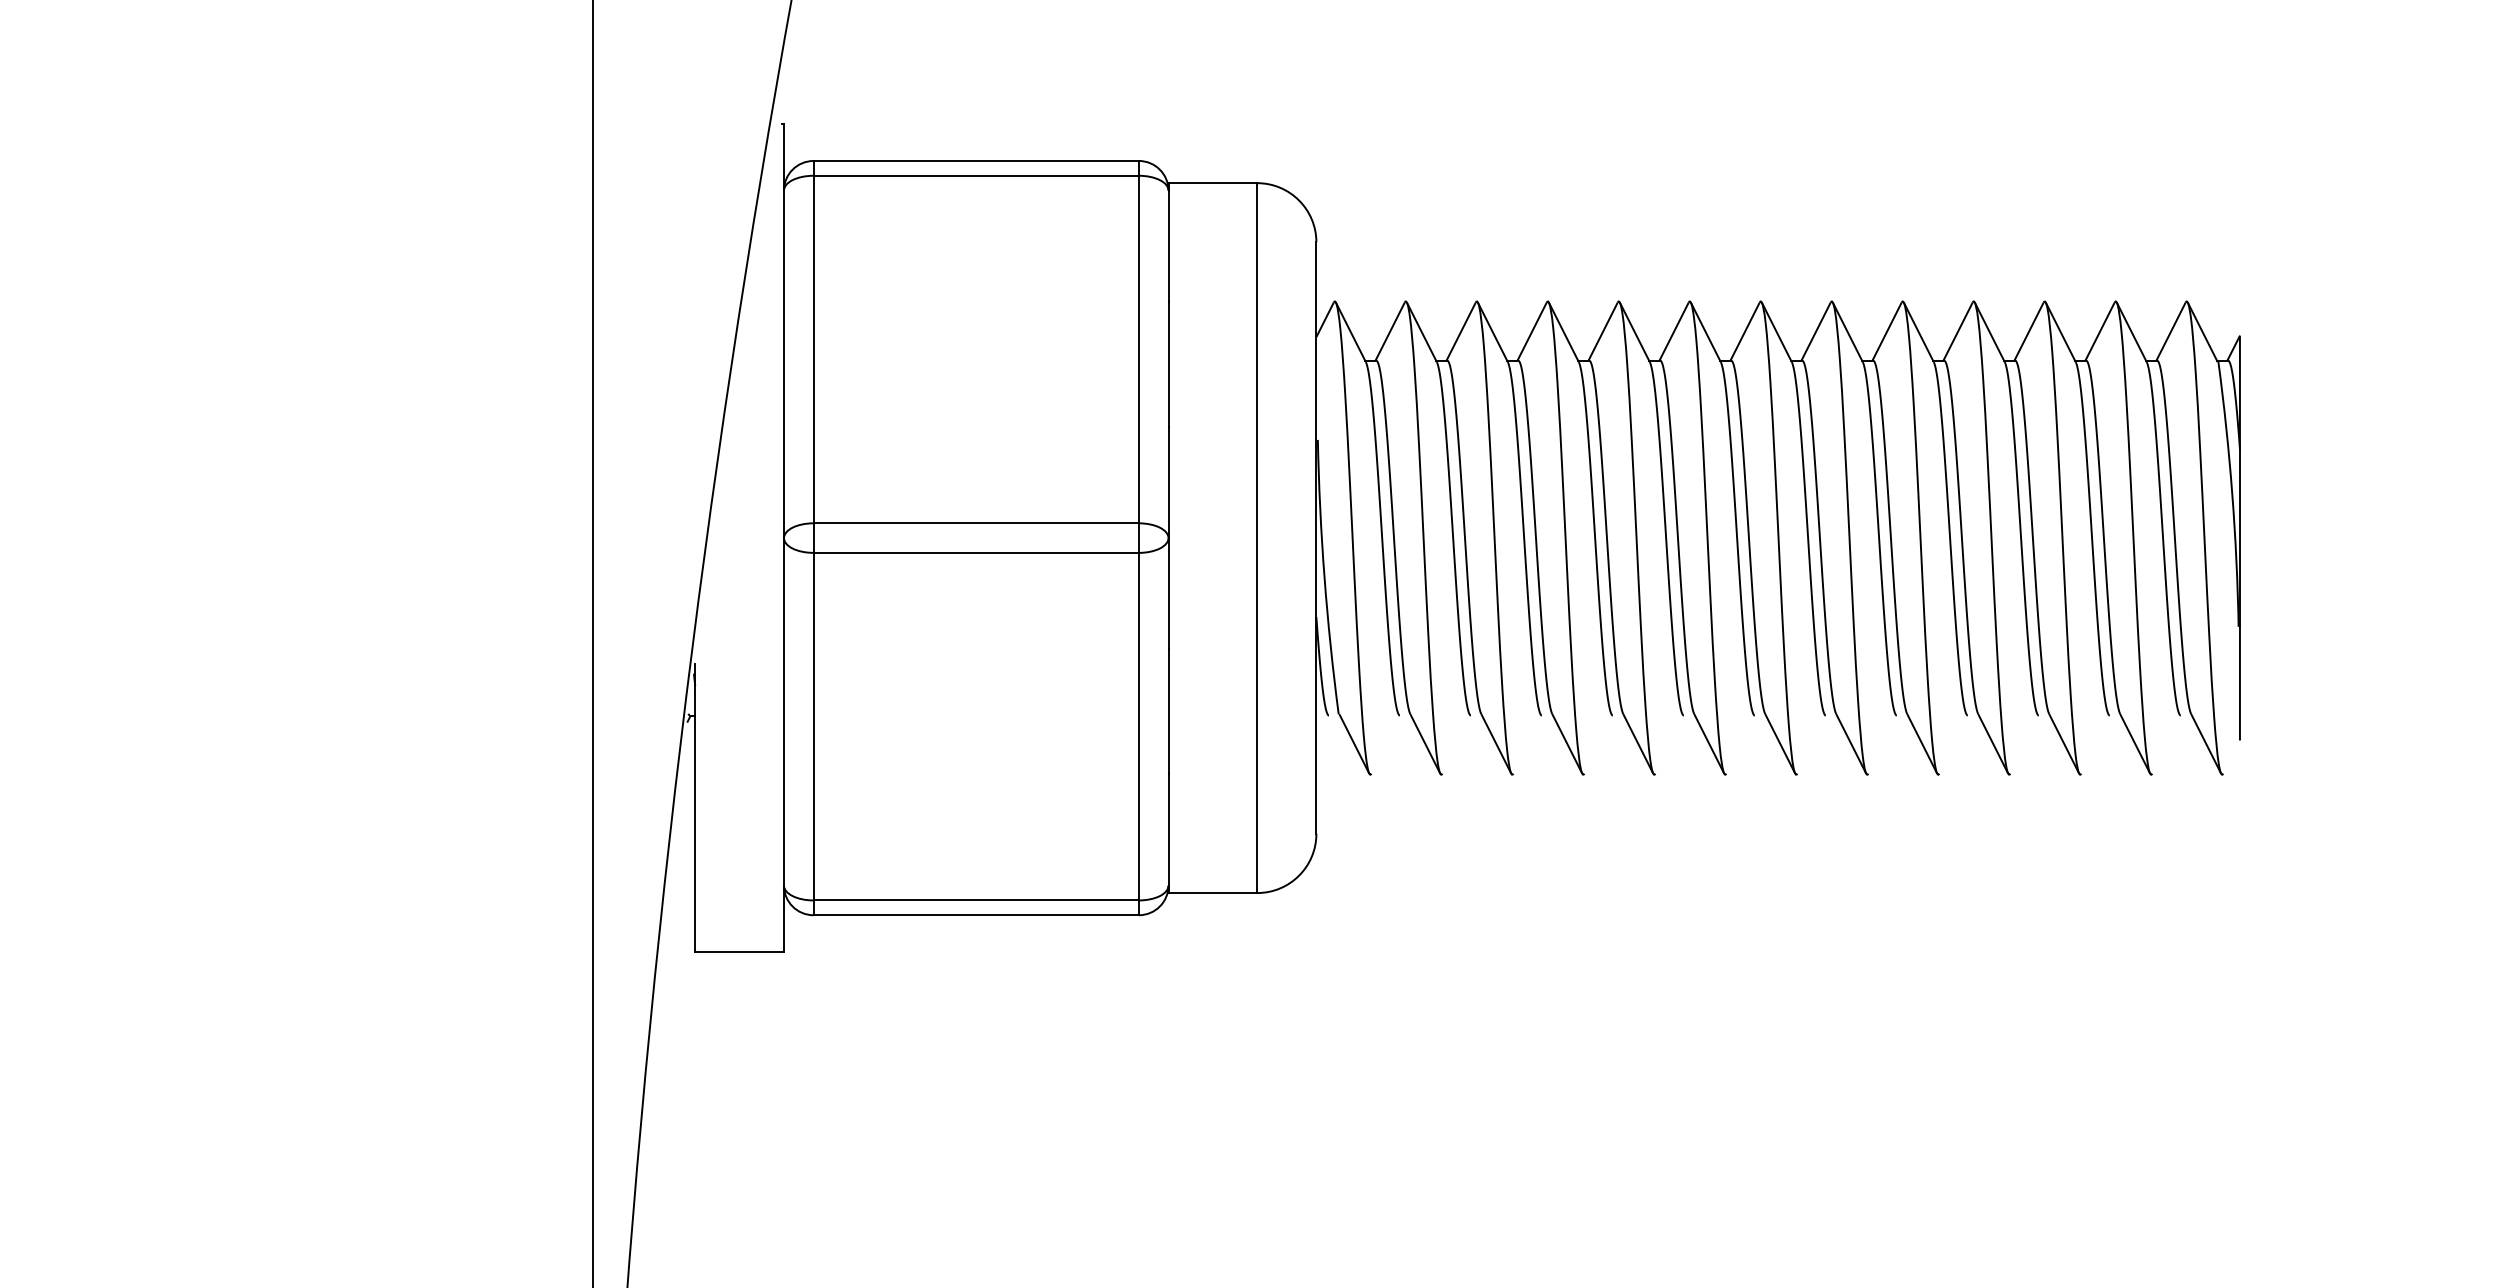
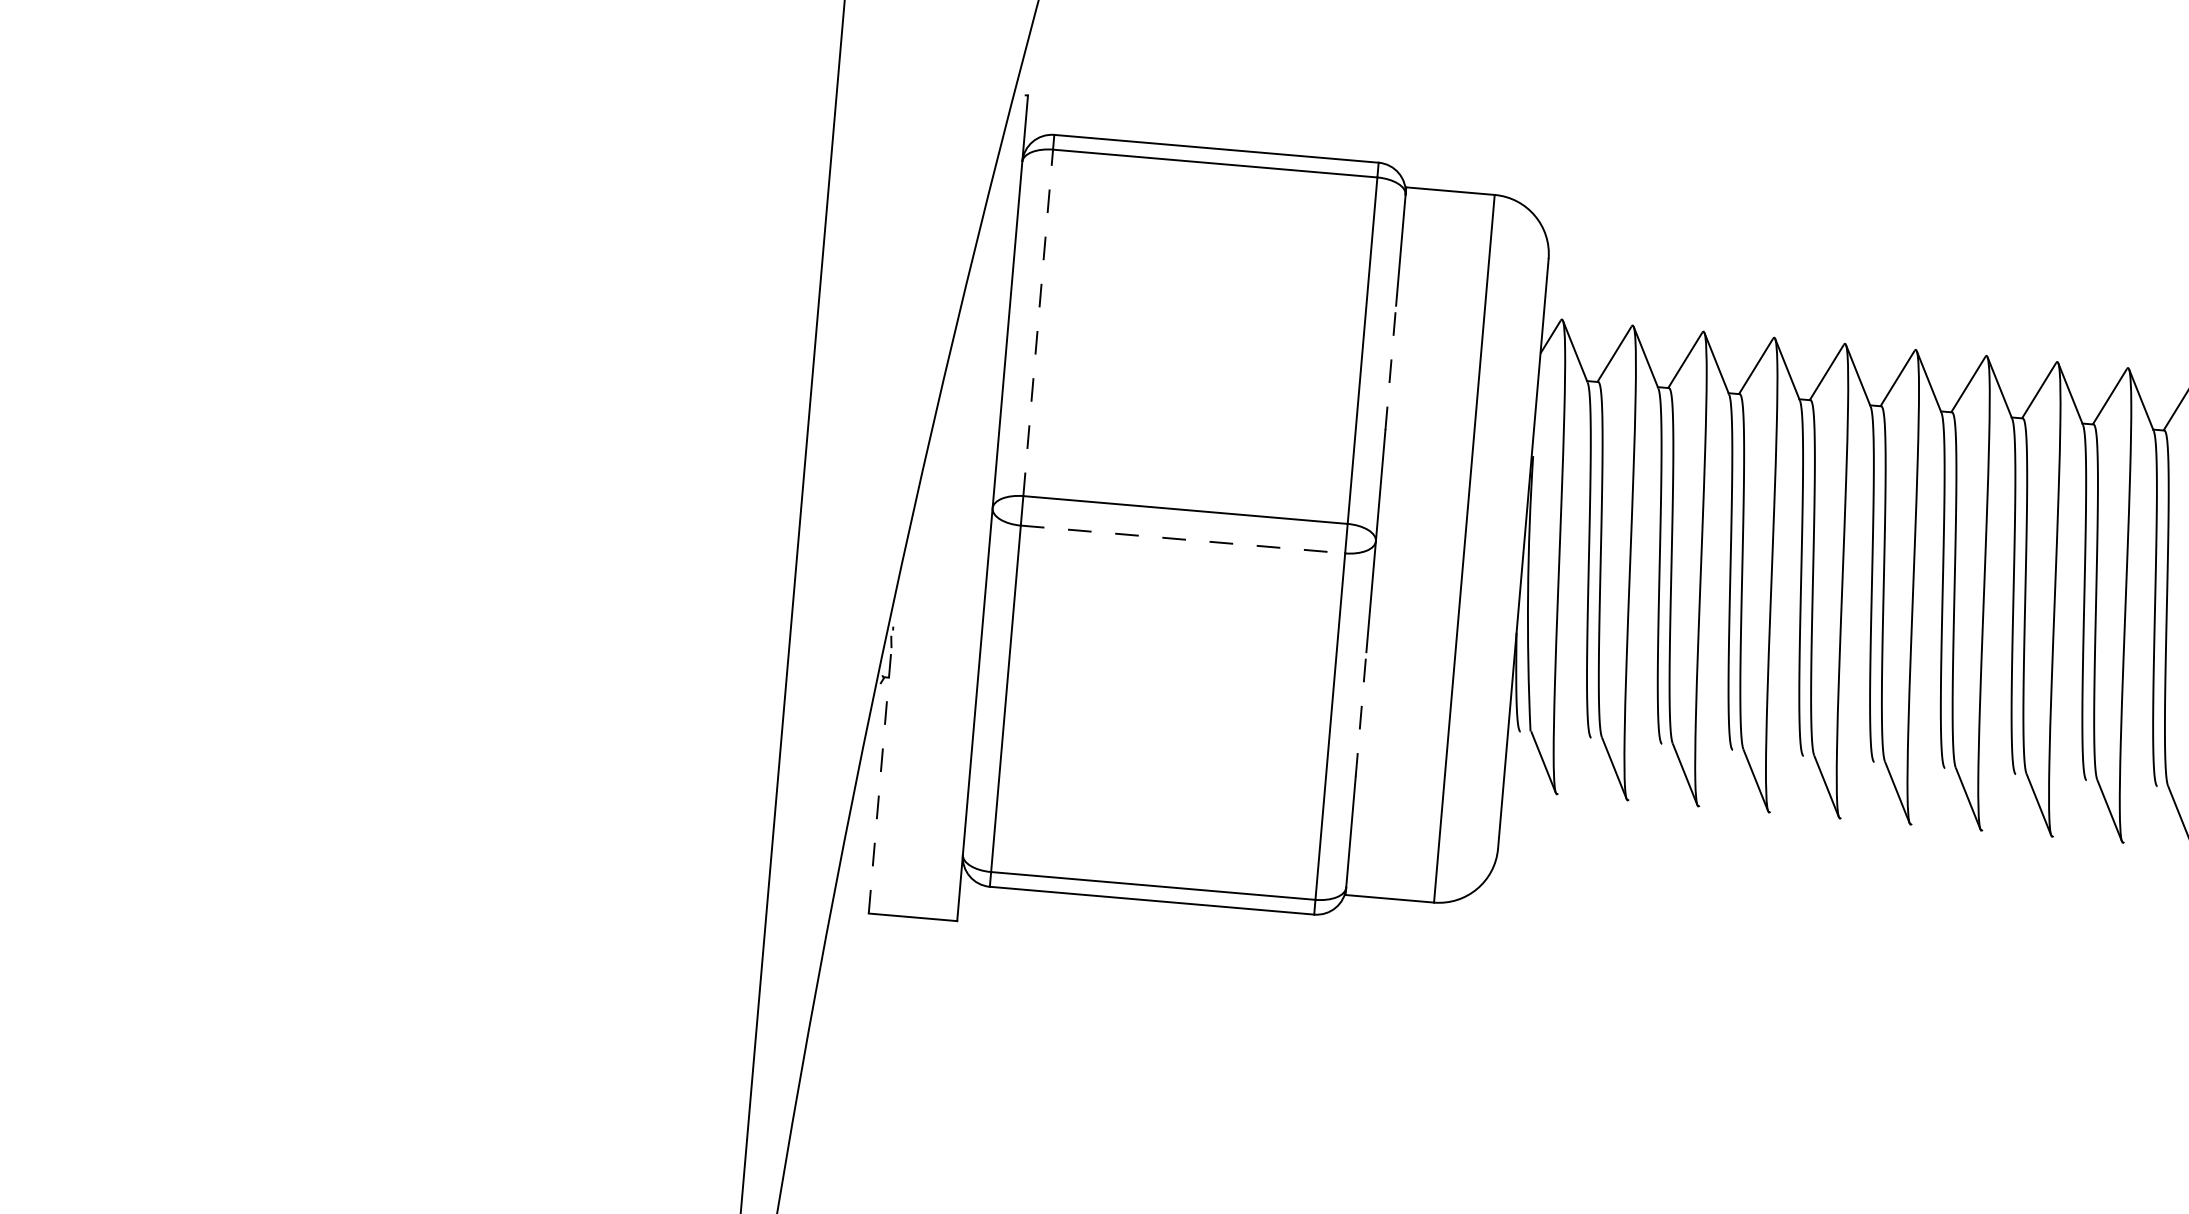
line: (813, 349) -> (1038, 322), solid -> dashed
line: (1168, 363) -> (1390, 367), solid -> dashed
line: (976, 552) -> (1183, 539), solid -> dashed
line: (1168, 711) -> (1361, 714), solid -> dashed
line: (695, 808) -> (881, 770), solid -> dashed

